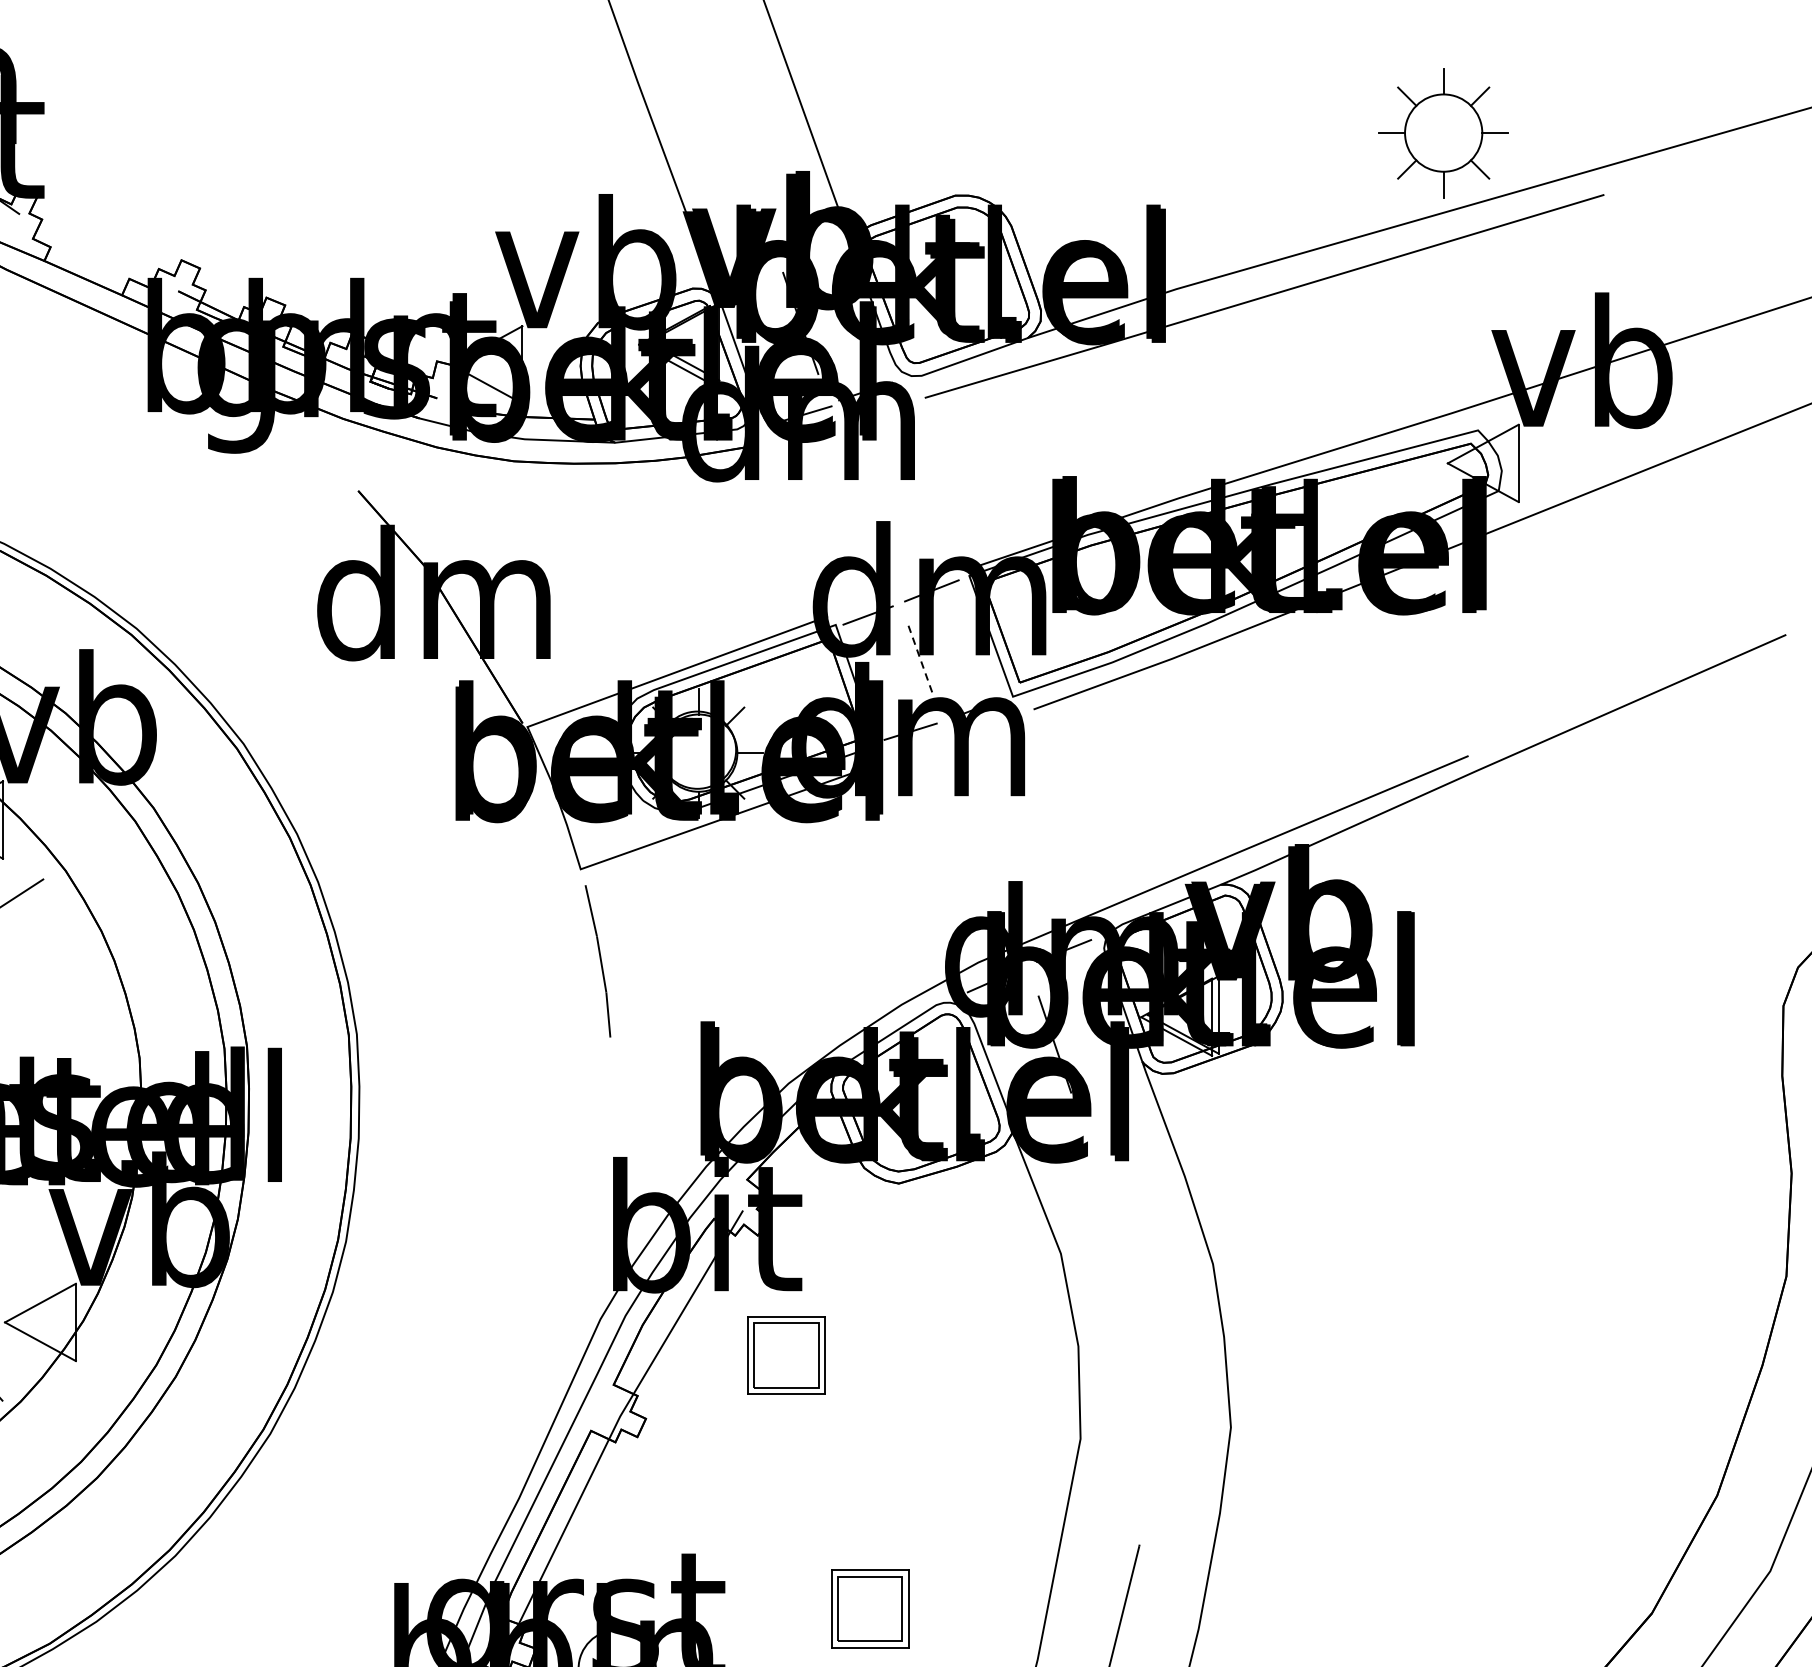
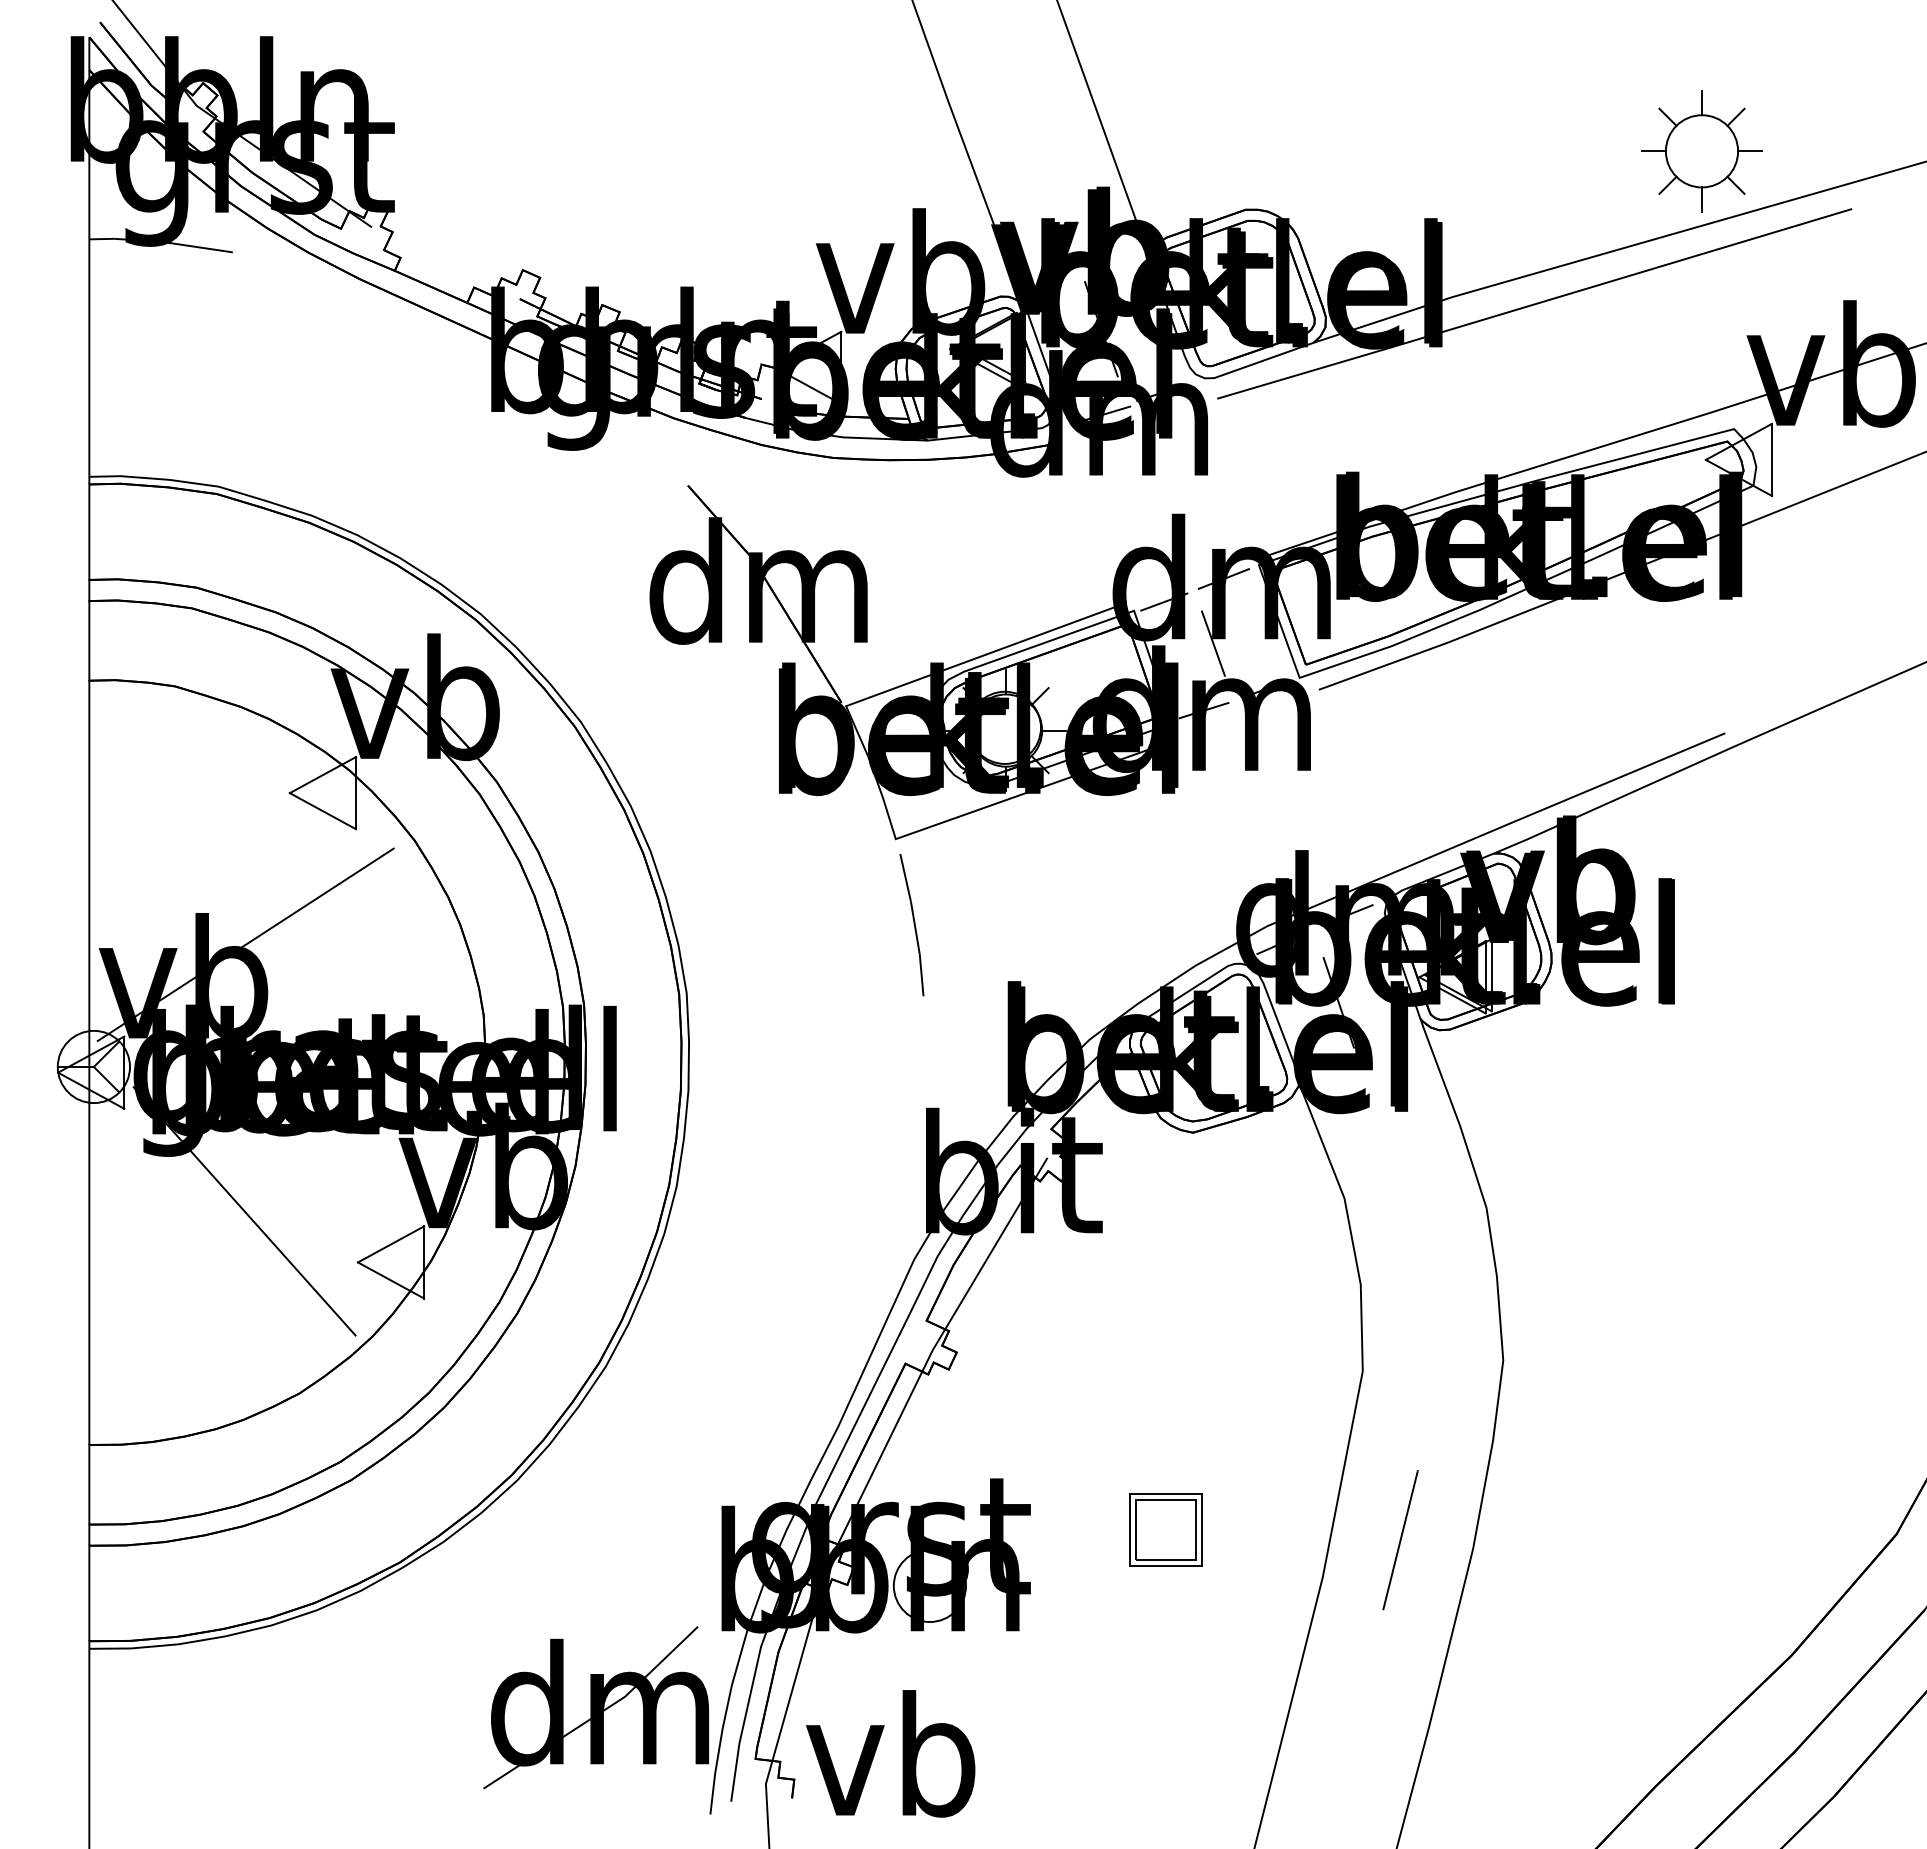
line: (920, 660) -> (1213, 644), dashed -> solid
part: (785, 1354) -> (1087, 1292), removed

